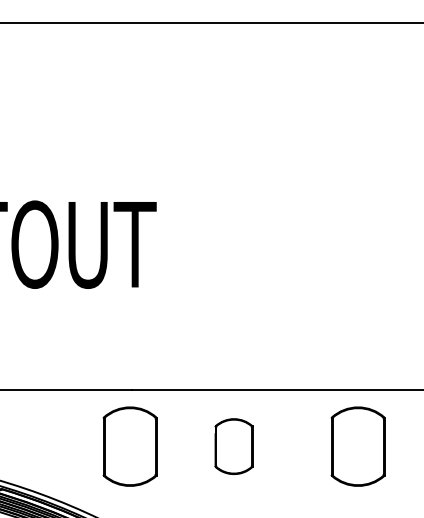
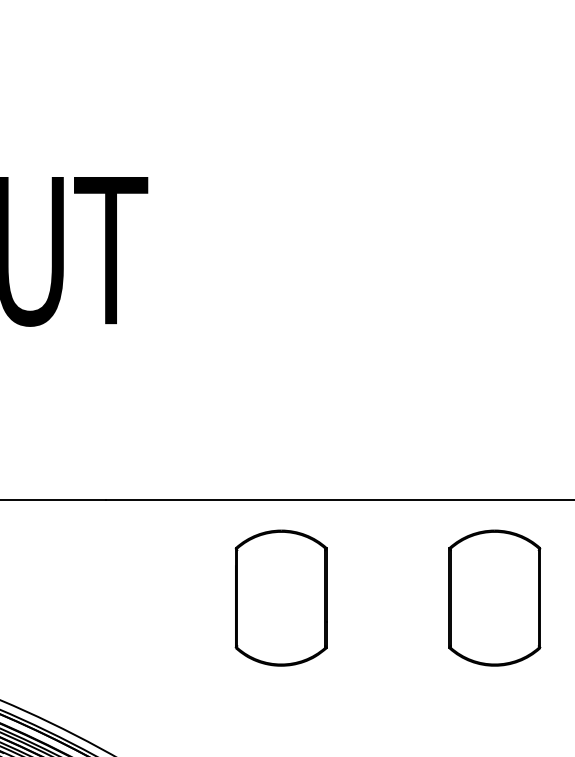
part: (129, 446) -> (101, 597), removed
part: (233, 446) -> (280, 597), size x1.43

